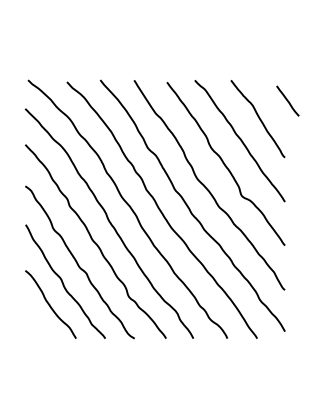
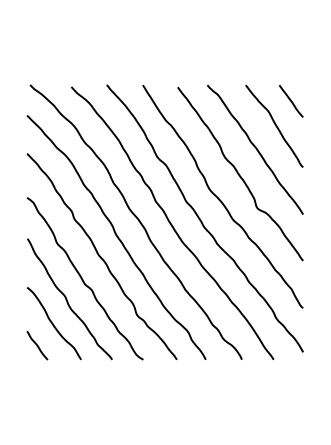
line: (287, 101) -> (290, 101), moved
line: (35, 325) -> (37, 345), added

